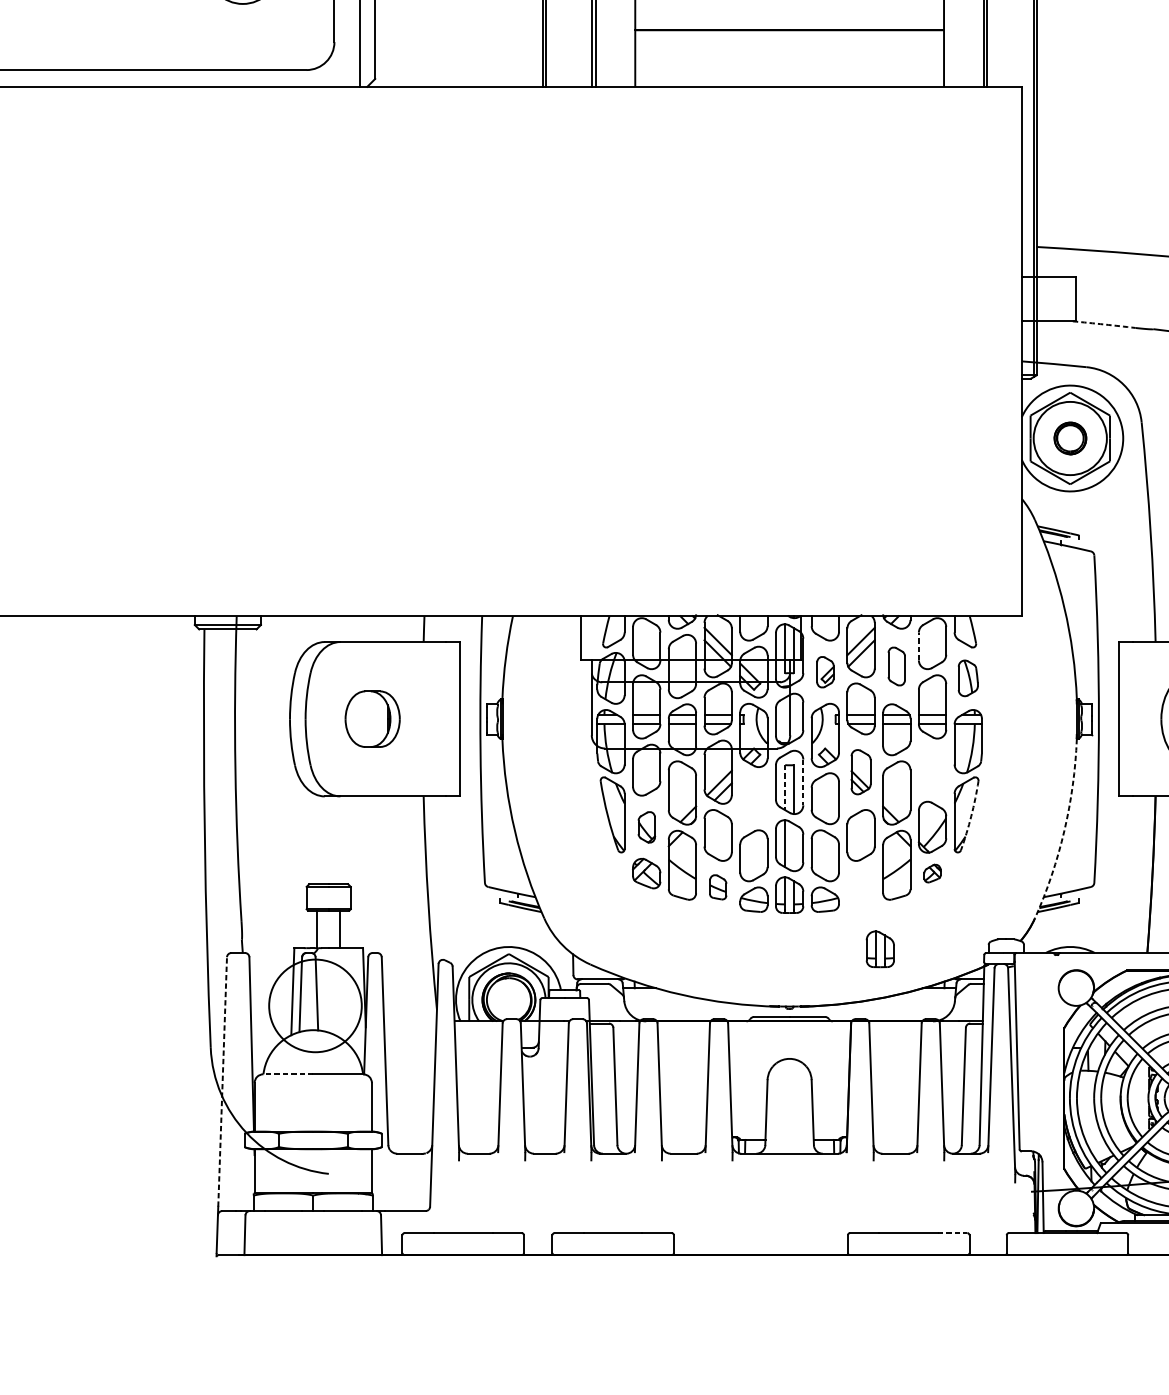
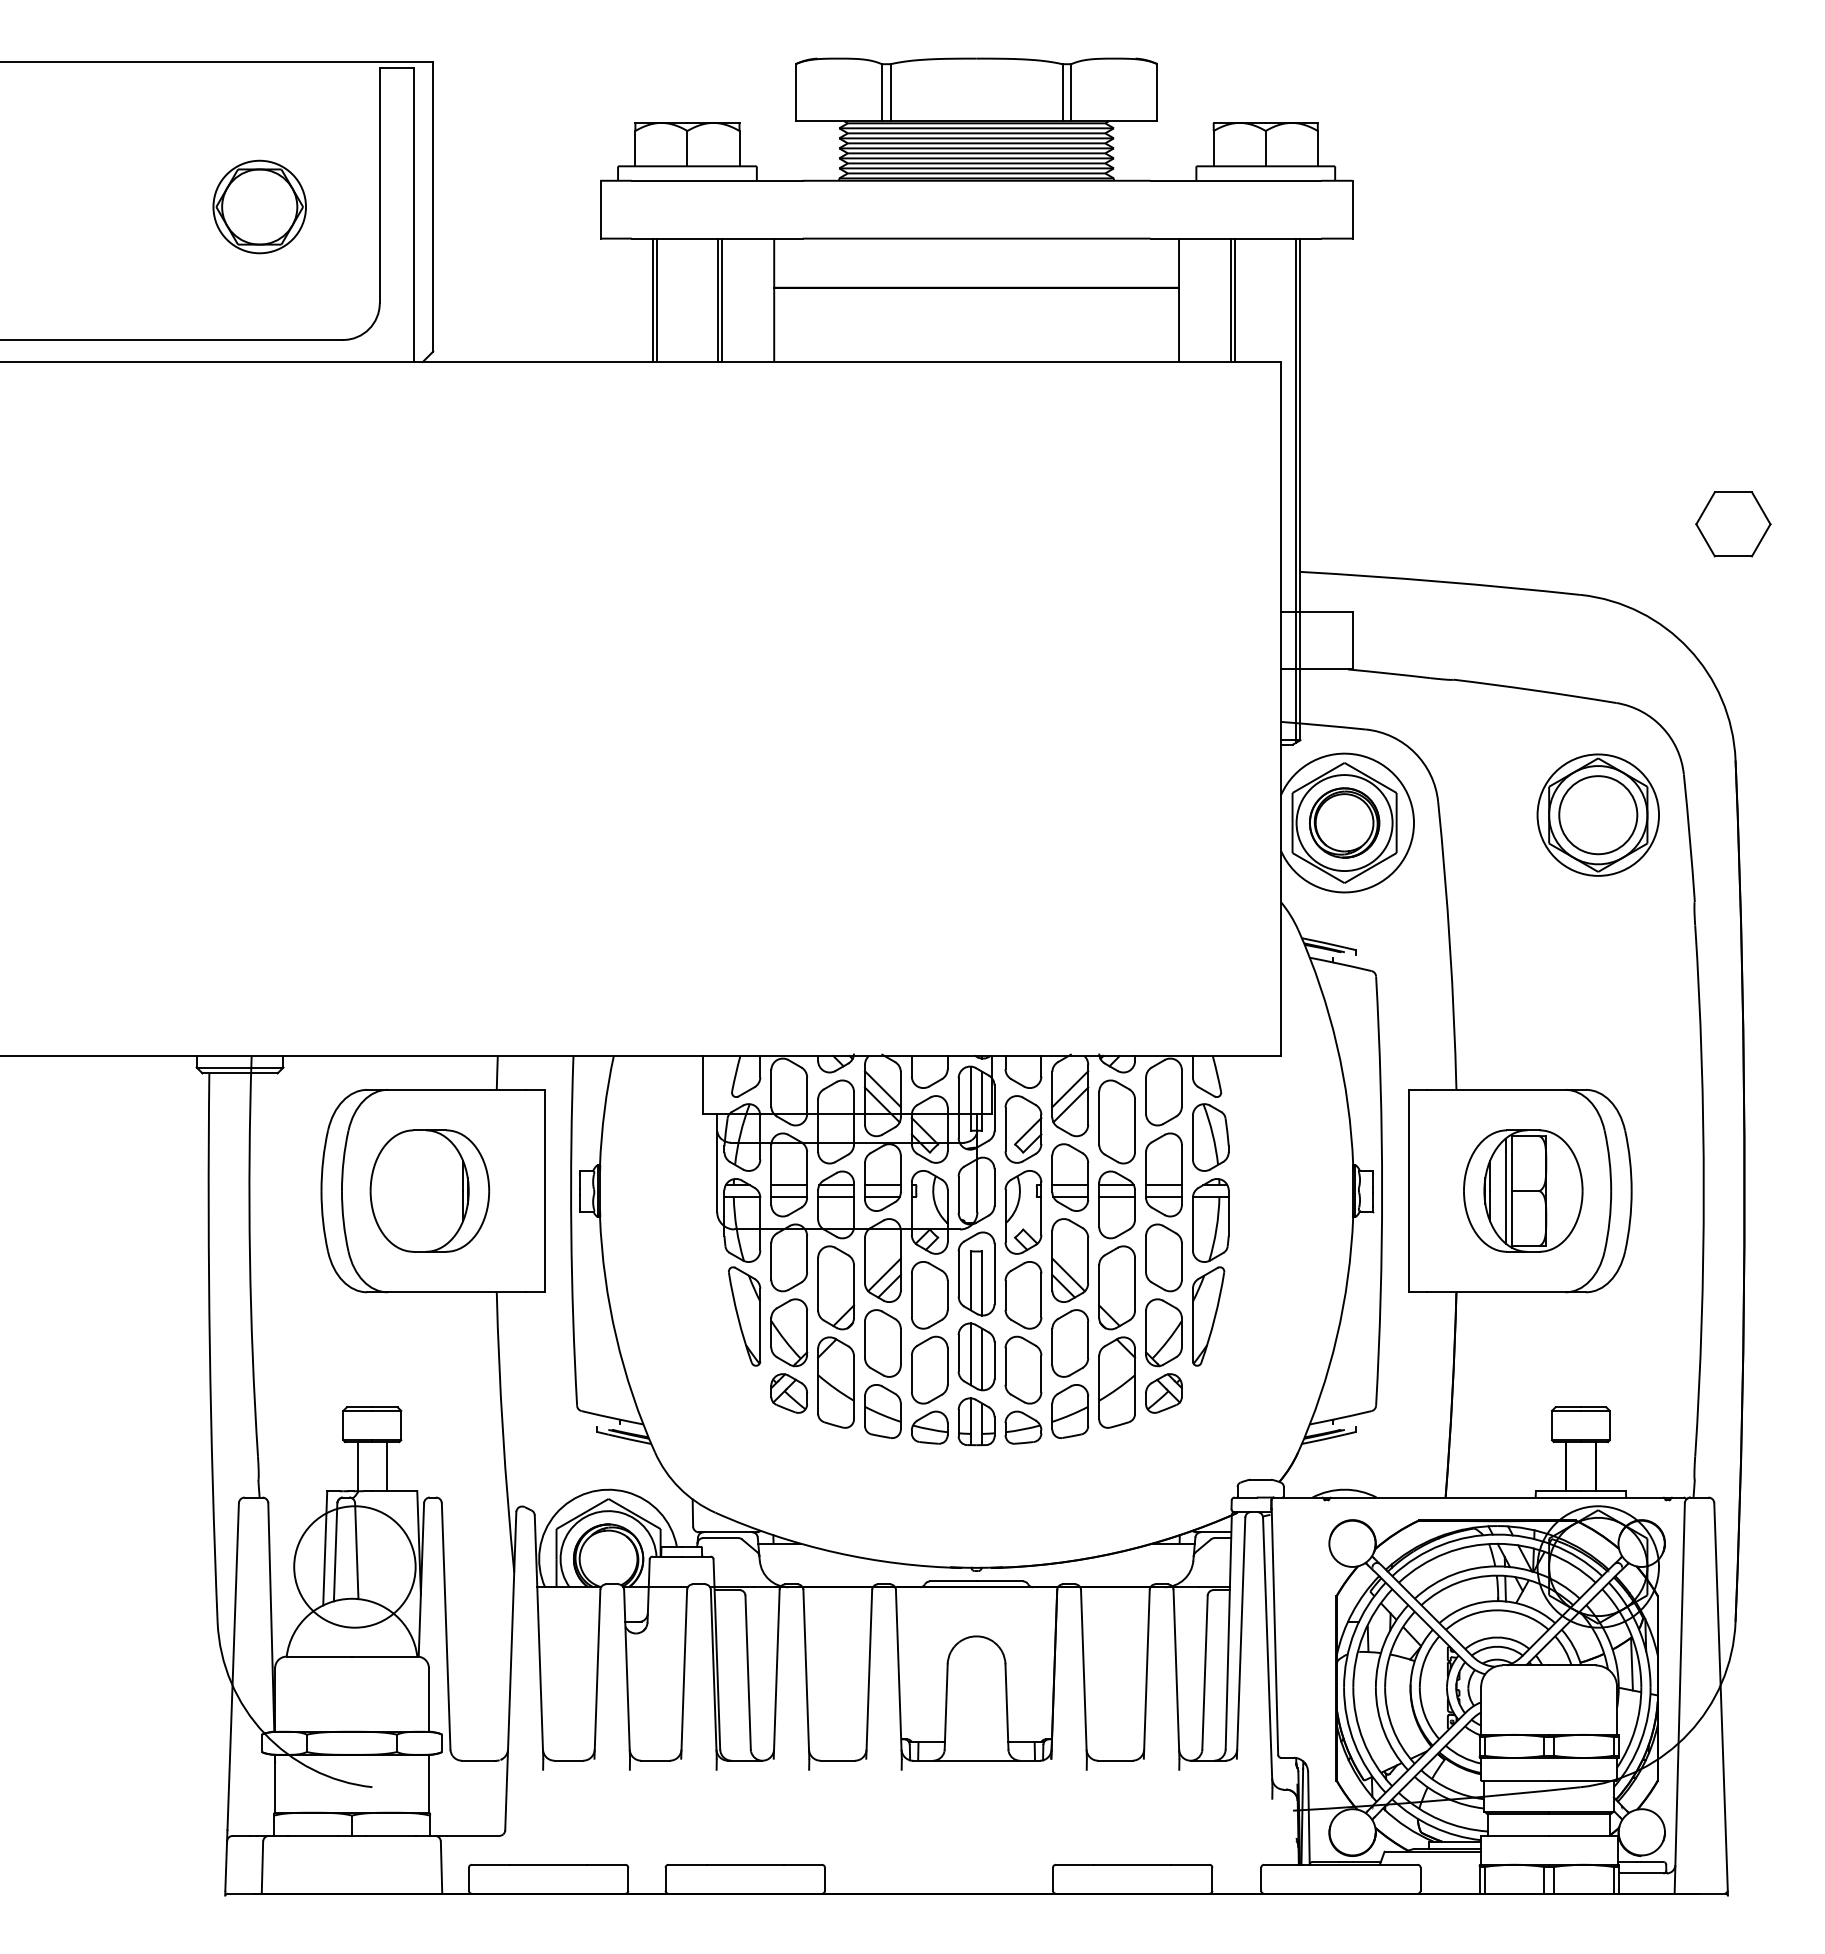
arc: (1104, 324) -> (1389, 673), dashed -> solid
part: (1070, 438) -> (1344, 822), size x1.67
line: (919, 646) -> (1146, 1095), dashed -> solid
part: (896, 666) -> (1116, 1121), size x1.67
part: (825, 672) -> (1023, 1129), size x1.67
part: (968, 678) -> (1210, 1137), size x1.43
part: (372, 718) -> (429, 1190), size x1.67
part: (932, 769) -> (1163, 1257), added
part: (861, 772) -> (1070, 1260), size x1.43
line: (803, 782) -> (994, 1273), dashed -> solid
line: (784, 787) -> (970, 1280), dashed -> solid
part: (753, 798) -> (929, 1295), added
arc: (971, 816) -> (1214, 1318), dashed -> solid
part: (646, 827) -> (789, 1332), size x1.67
arc: (1064, 830) -> (1336, 1337), dashed -> solid
line: (794, 847) -> (982, 1359), added
part: (932, 873) -> (1163, 1393), size x1.67
part: (717, 887) -> (882, 1411), size x1.67
part: (861, 887) -> (1070, 1411), added
part: (880, 949) -> (1095, 1492), removed
line: (288, 1074) -> (319, 1656), dashed -> solid
line: (222, 1081) -> (233, 1666), dashed -> solid
line: (952, 1232) -> (1190, 1864), dashed -> solid

